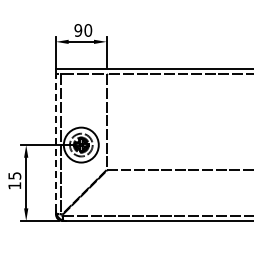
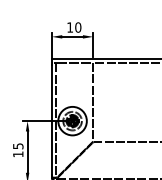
text: (78, 30) -> (70, 27), 90 -> 10
line: (56, 143) -> (52, 119), dashed -> solid

